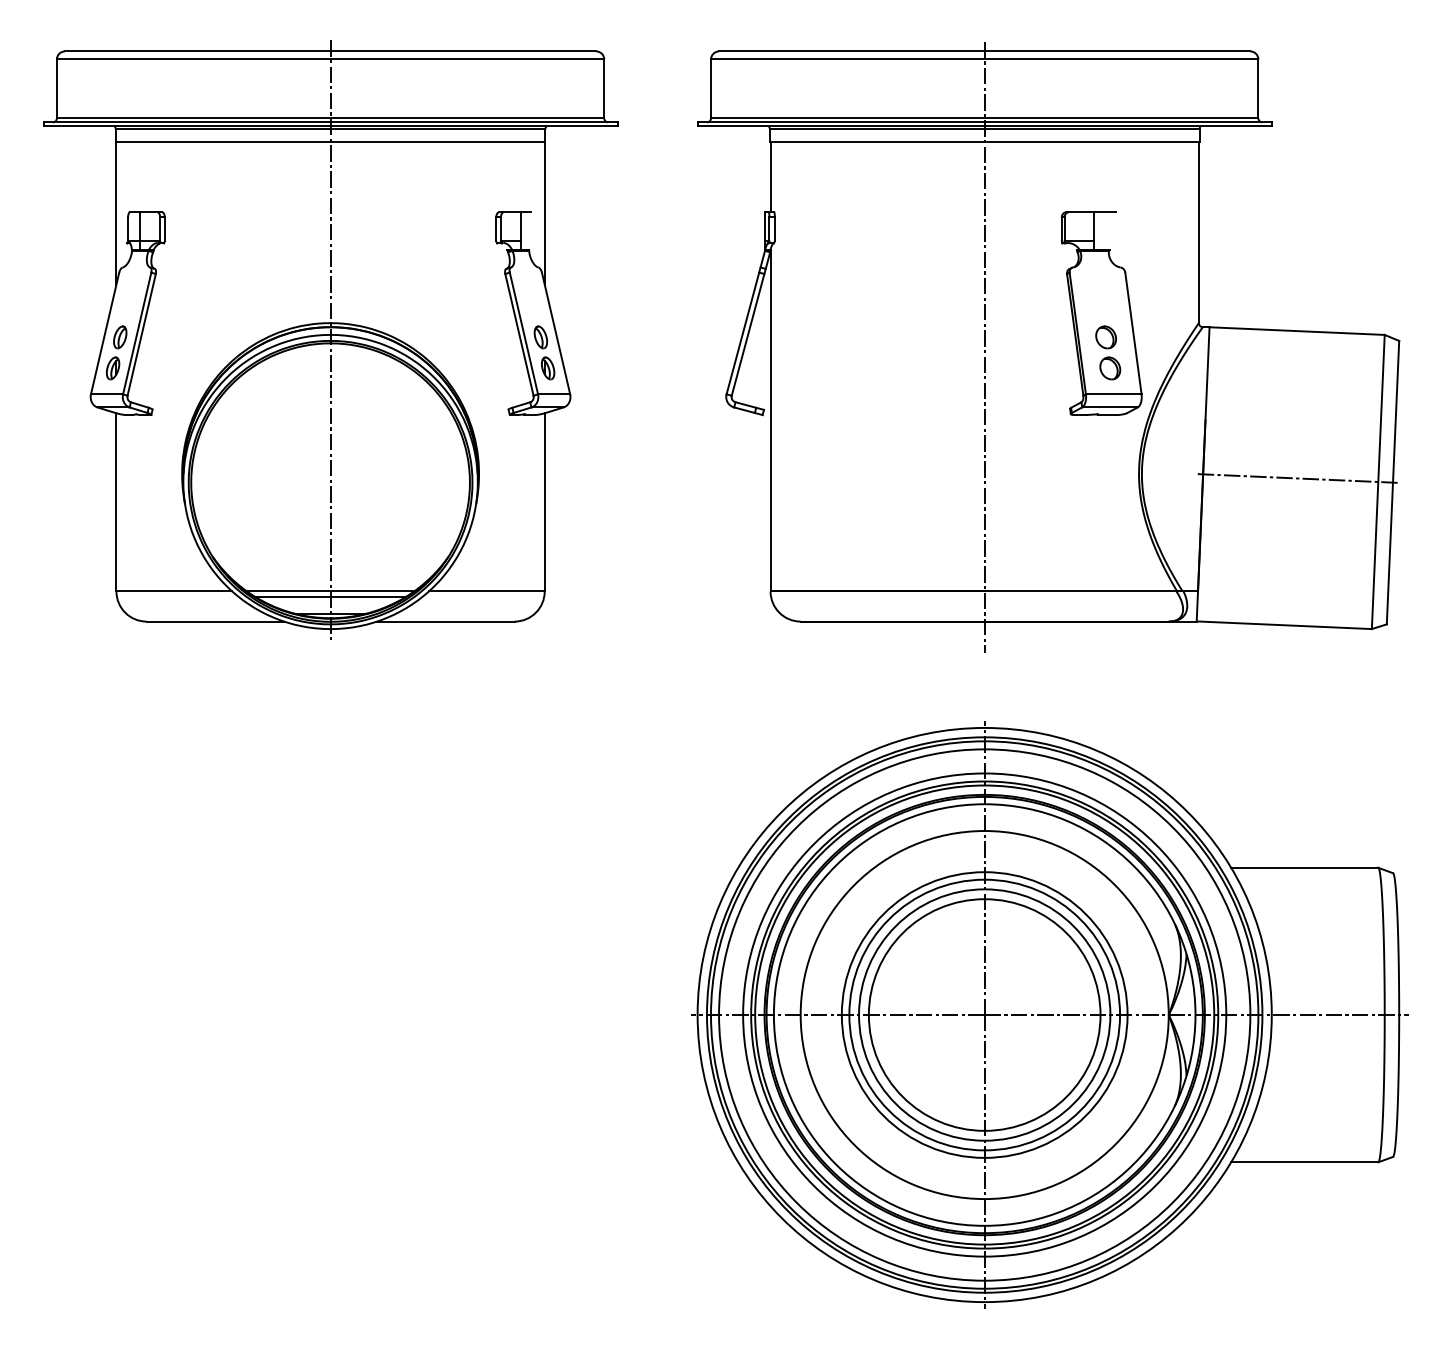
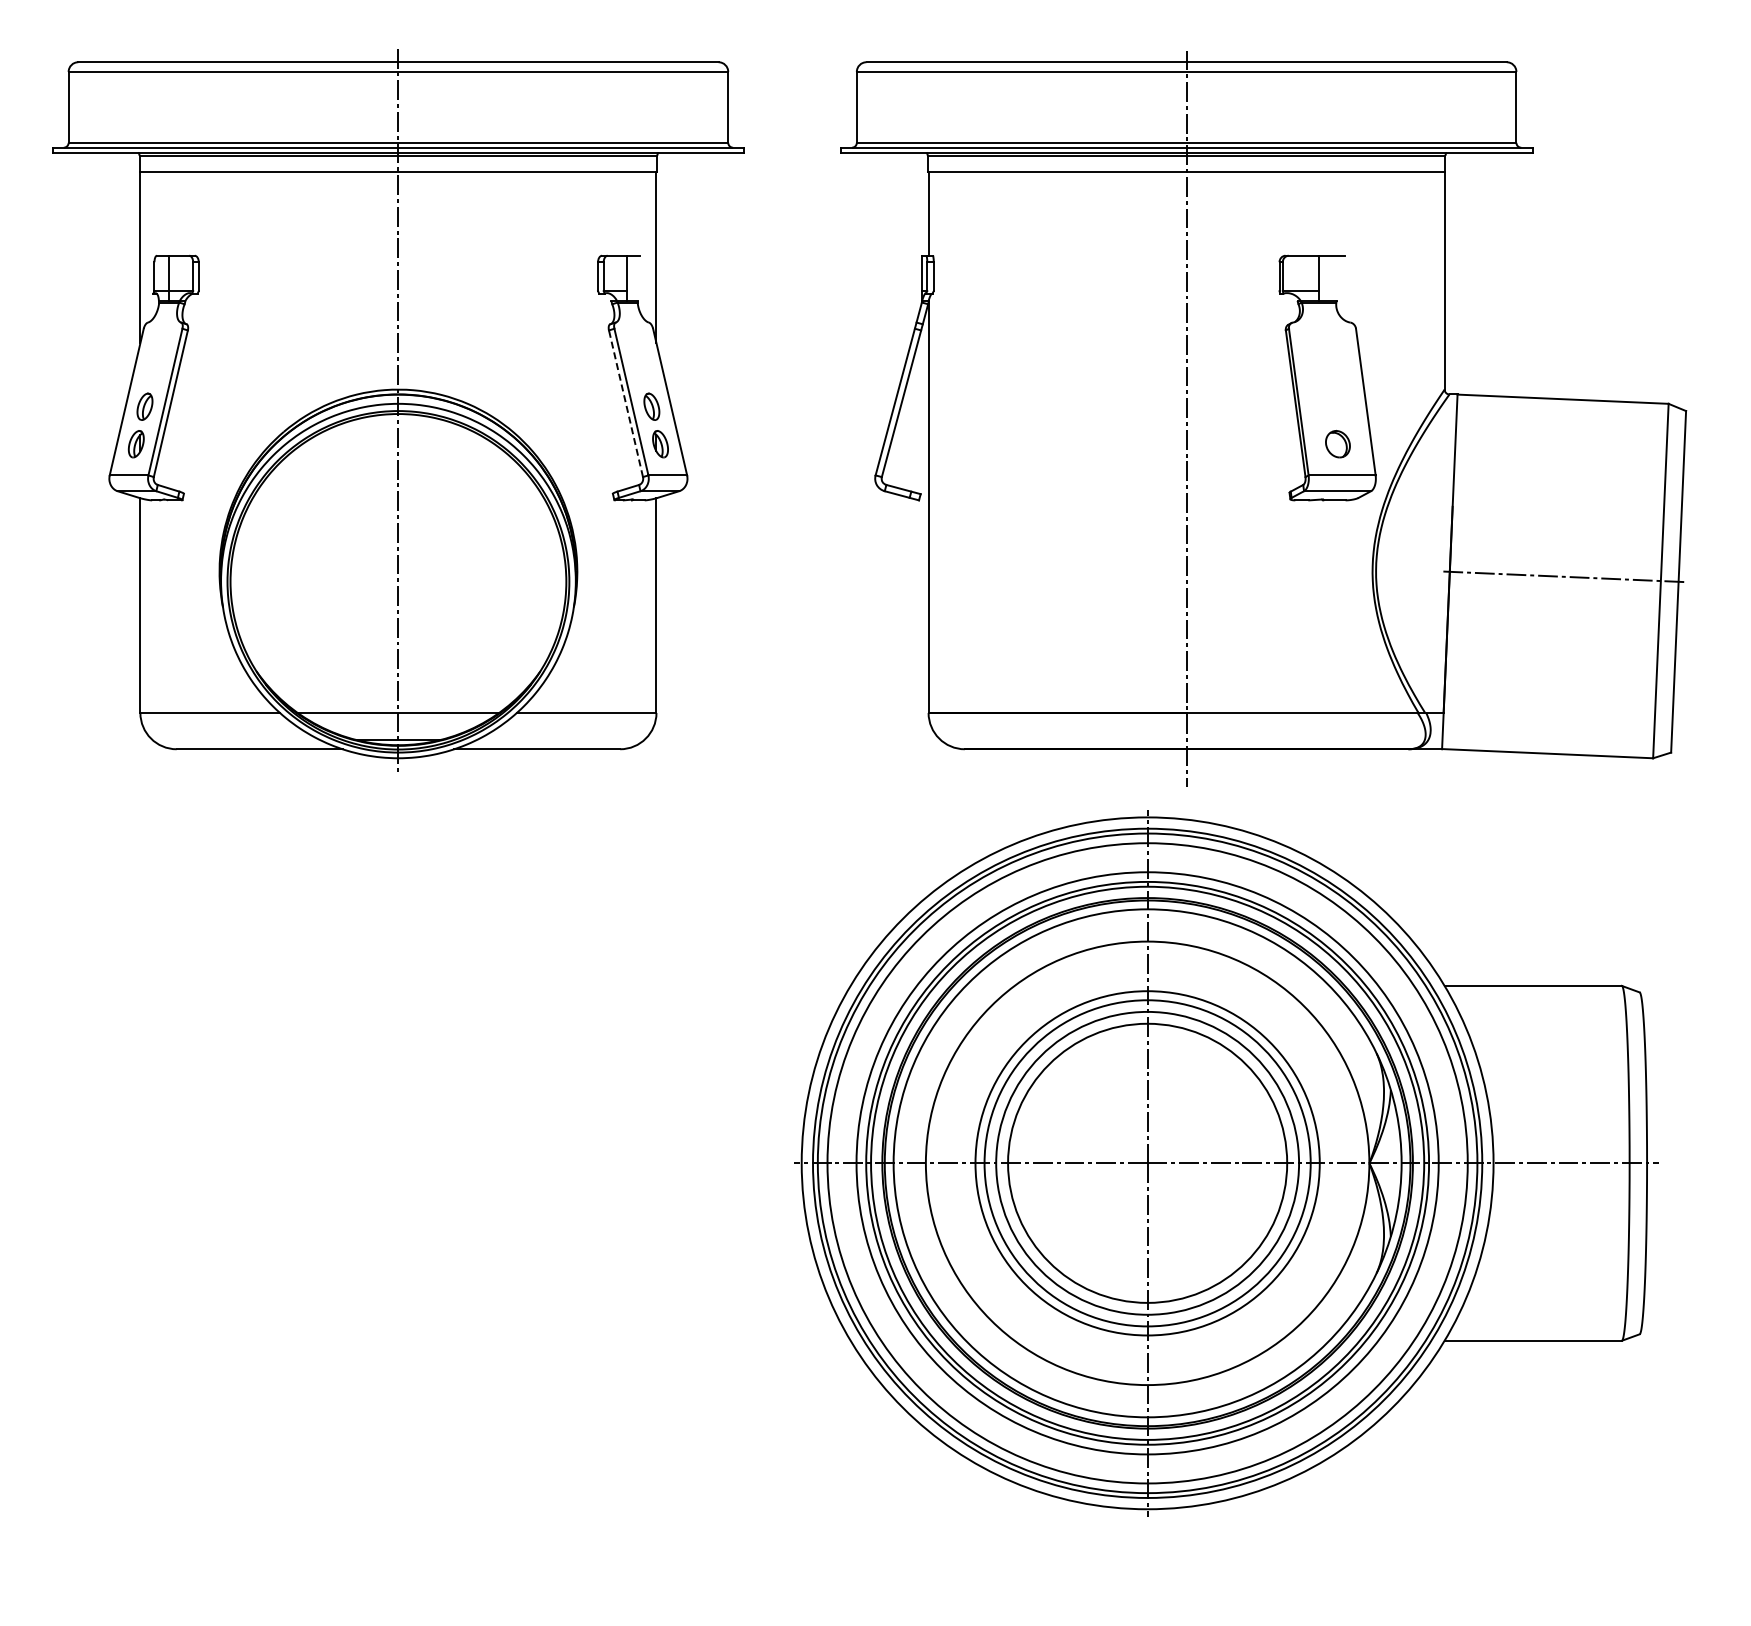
line: (519, 334) -> (625, 403), solid -> dashed
part: (1105, 337) -> (1332, 406), removed
line: (330, 596) -> (398, 719), removed
part: (1050, 1015) -> (1226, 1163), moved

